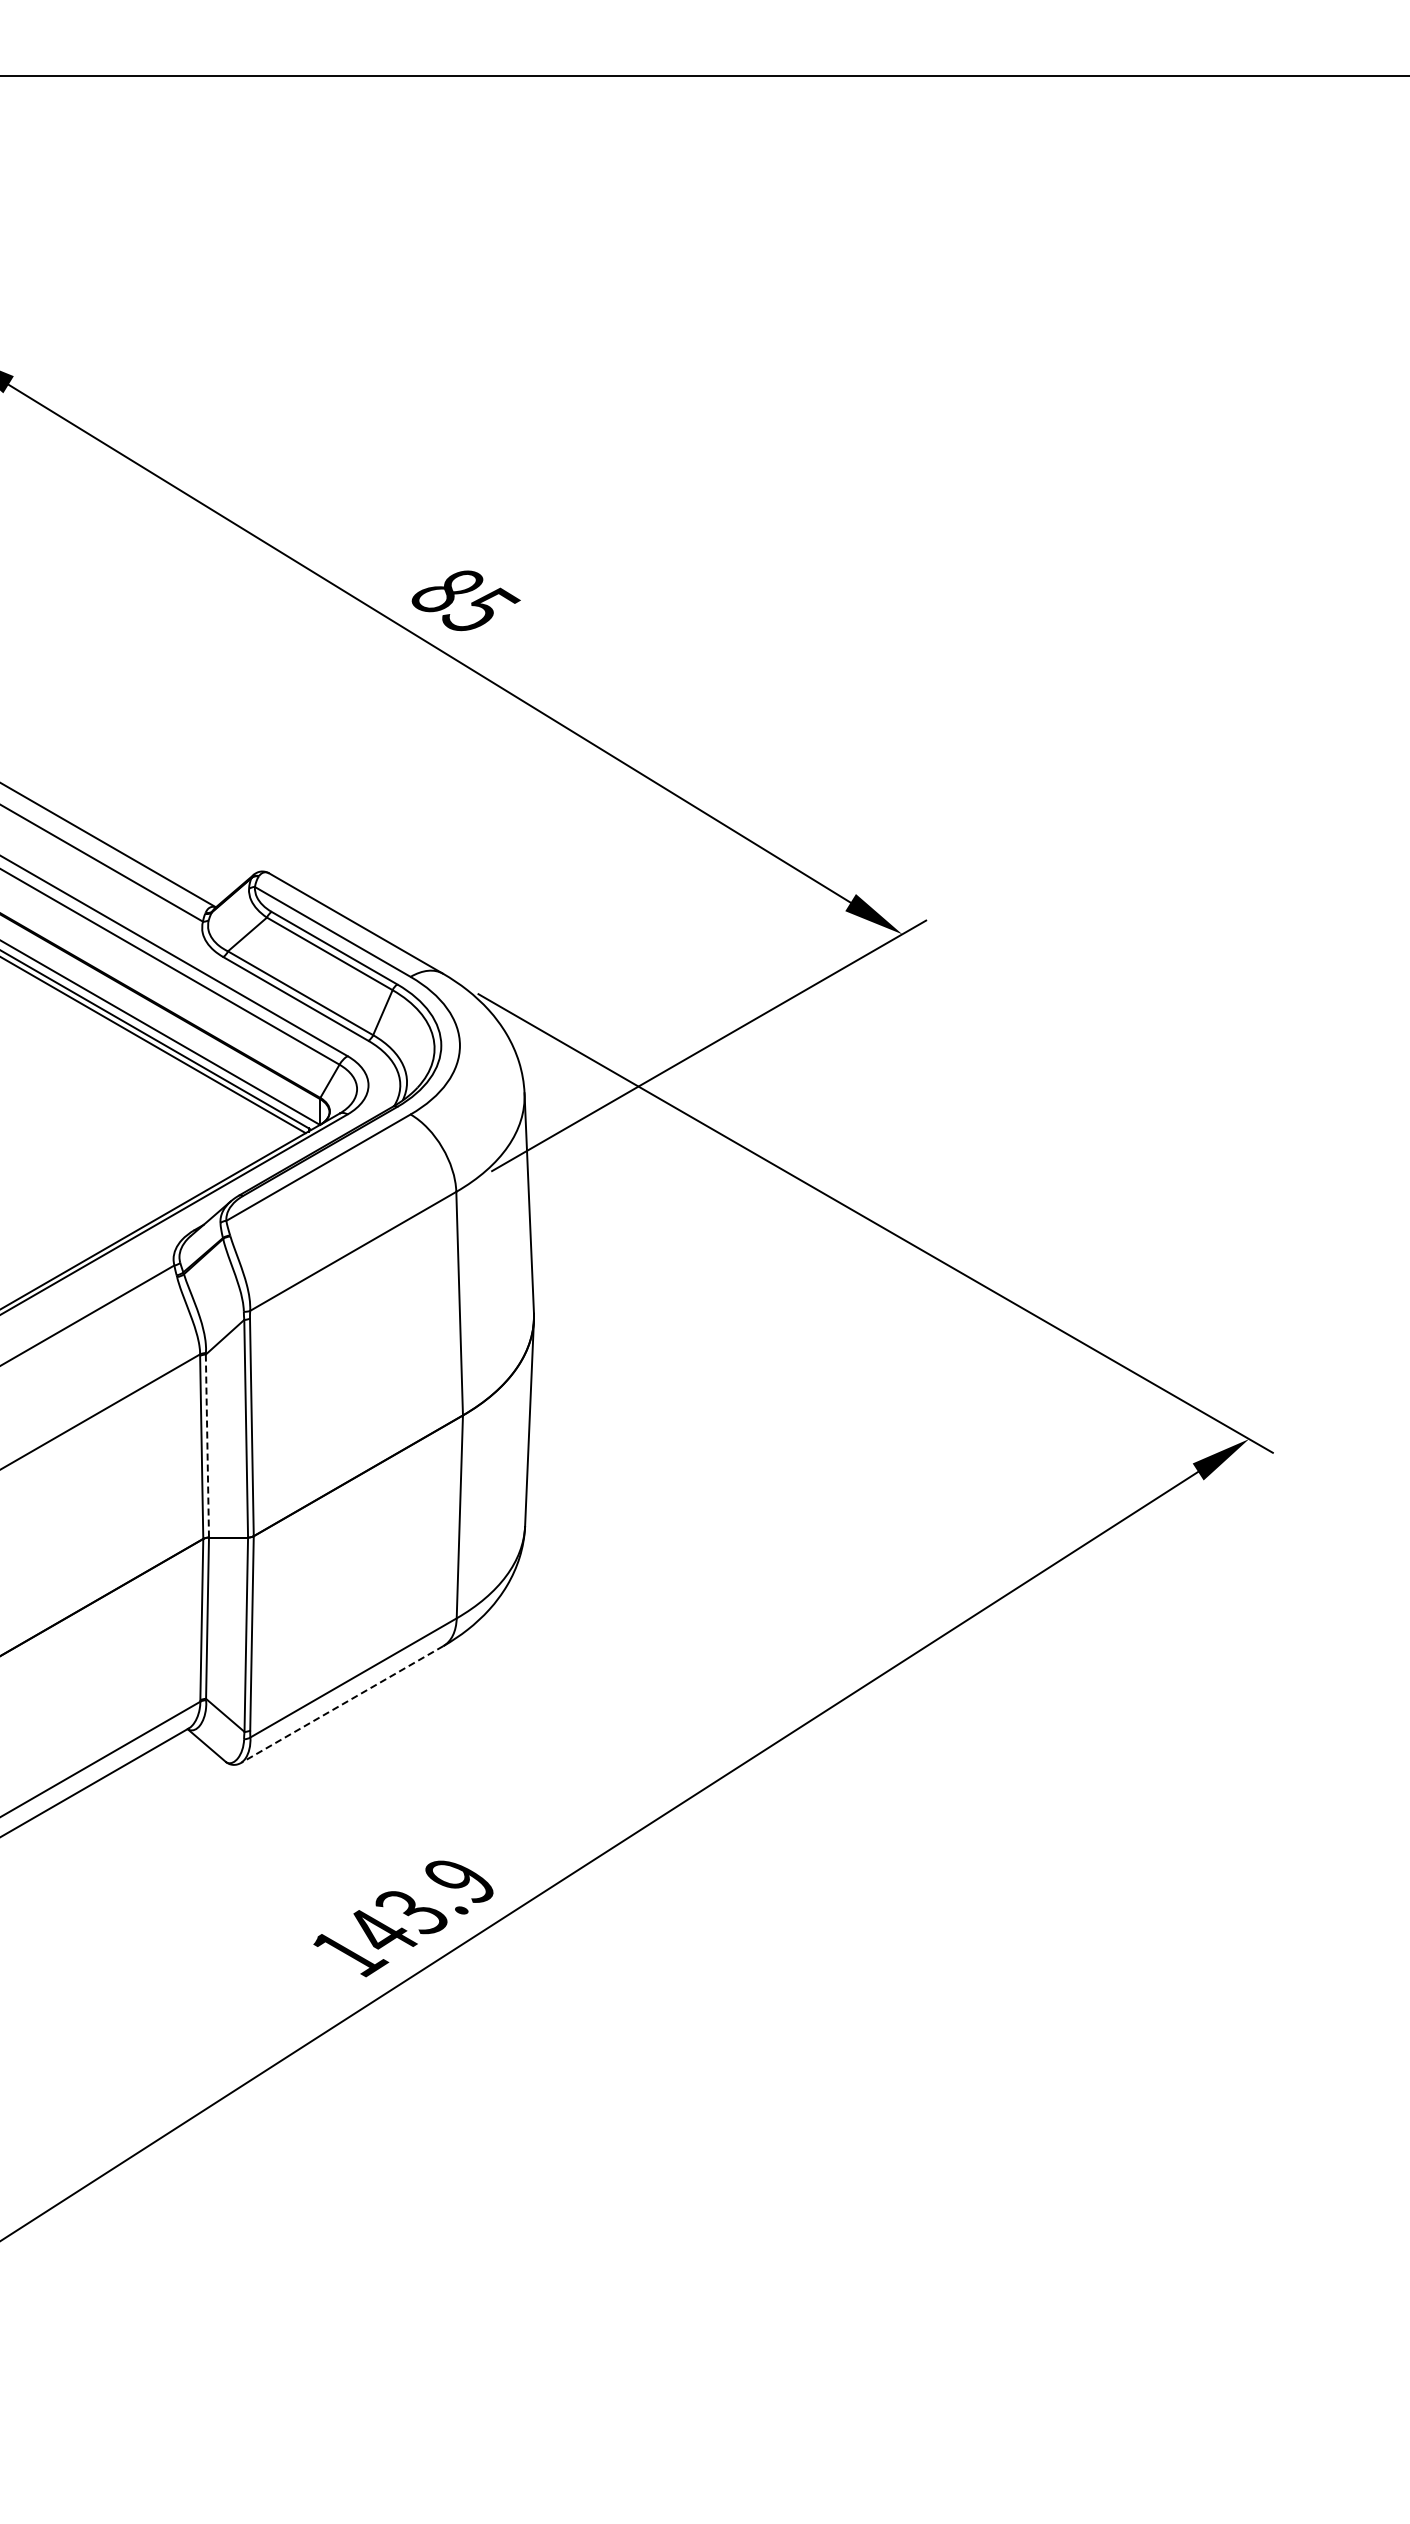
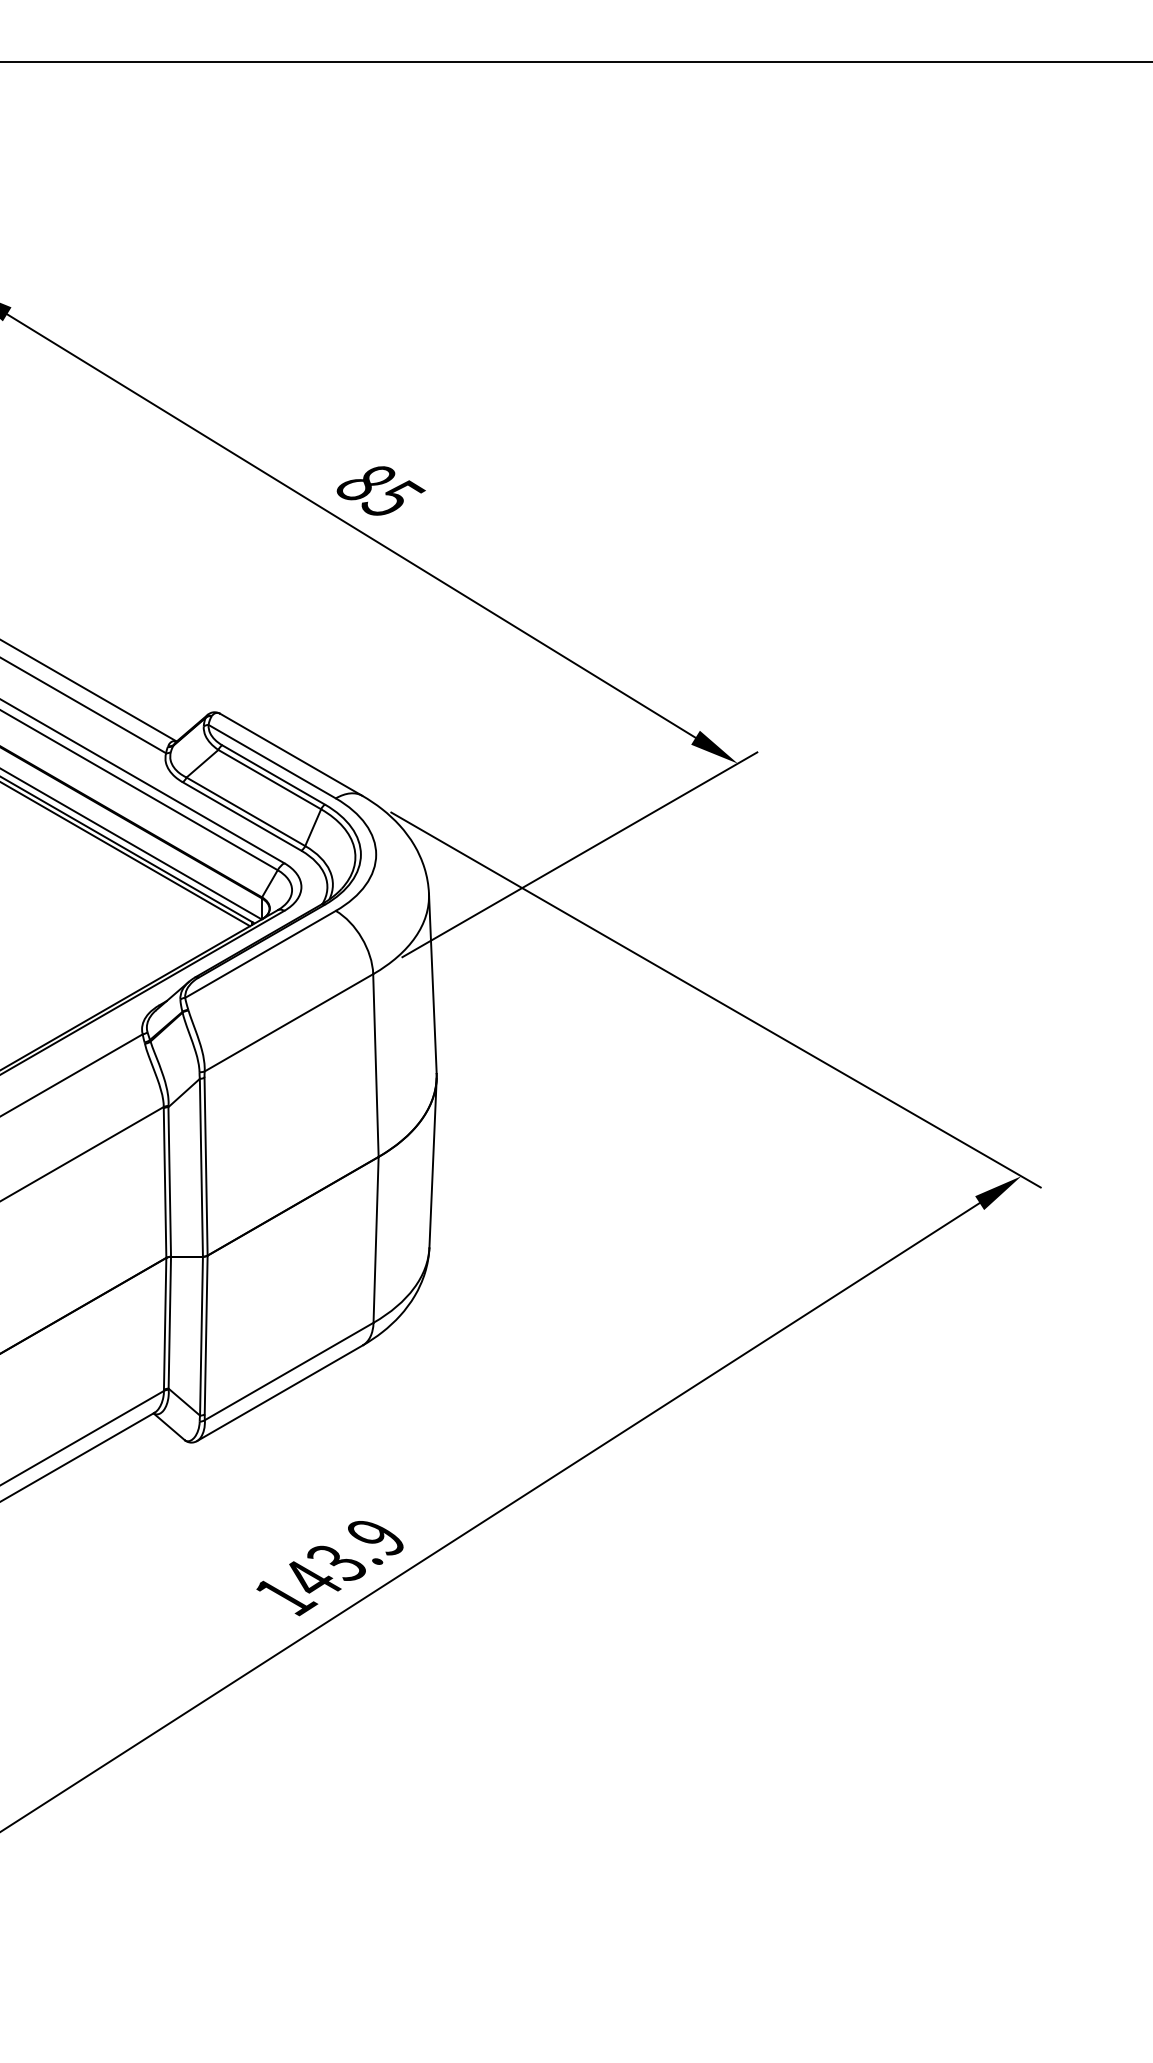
line: (207, 1445) -> (169, 1181), dashed -> solid
line: (342, 1704) -> (280, 1393), dashed -> solid

